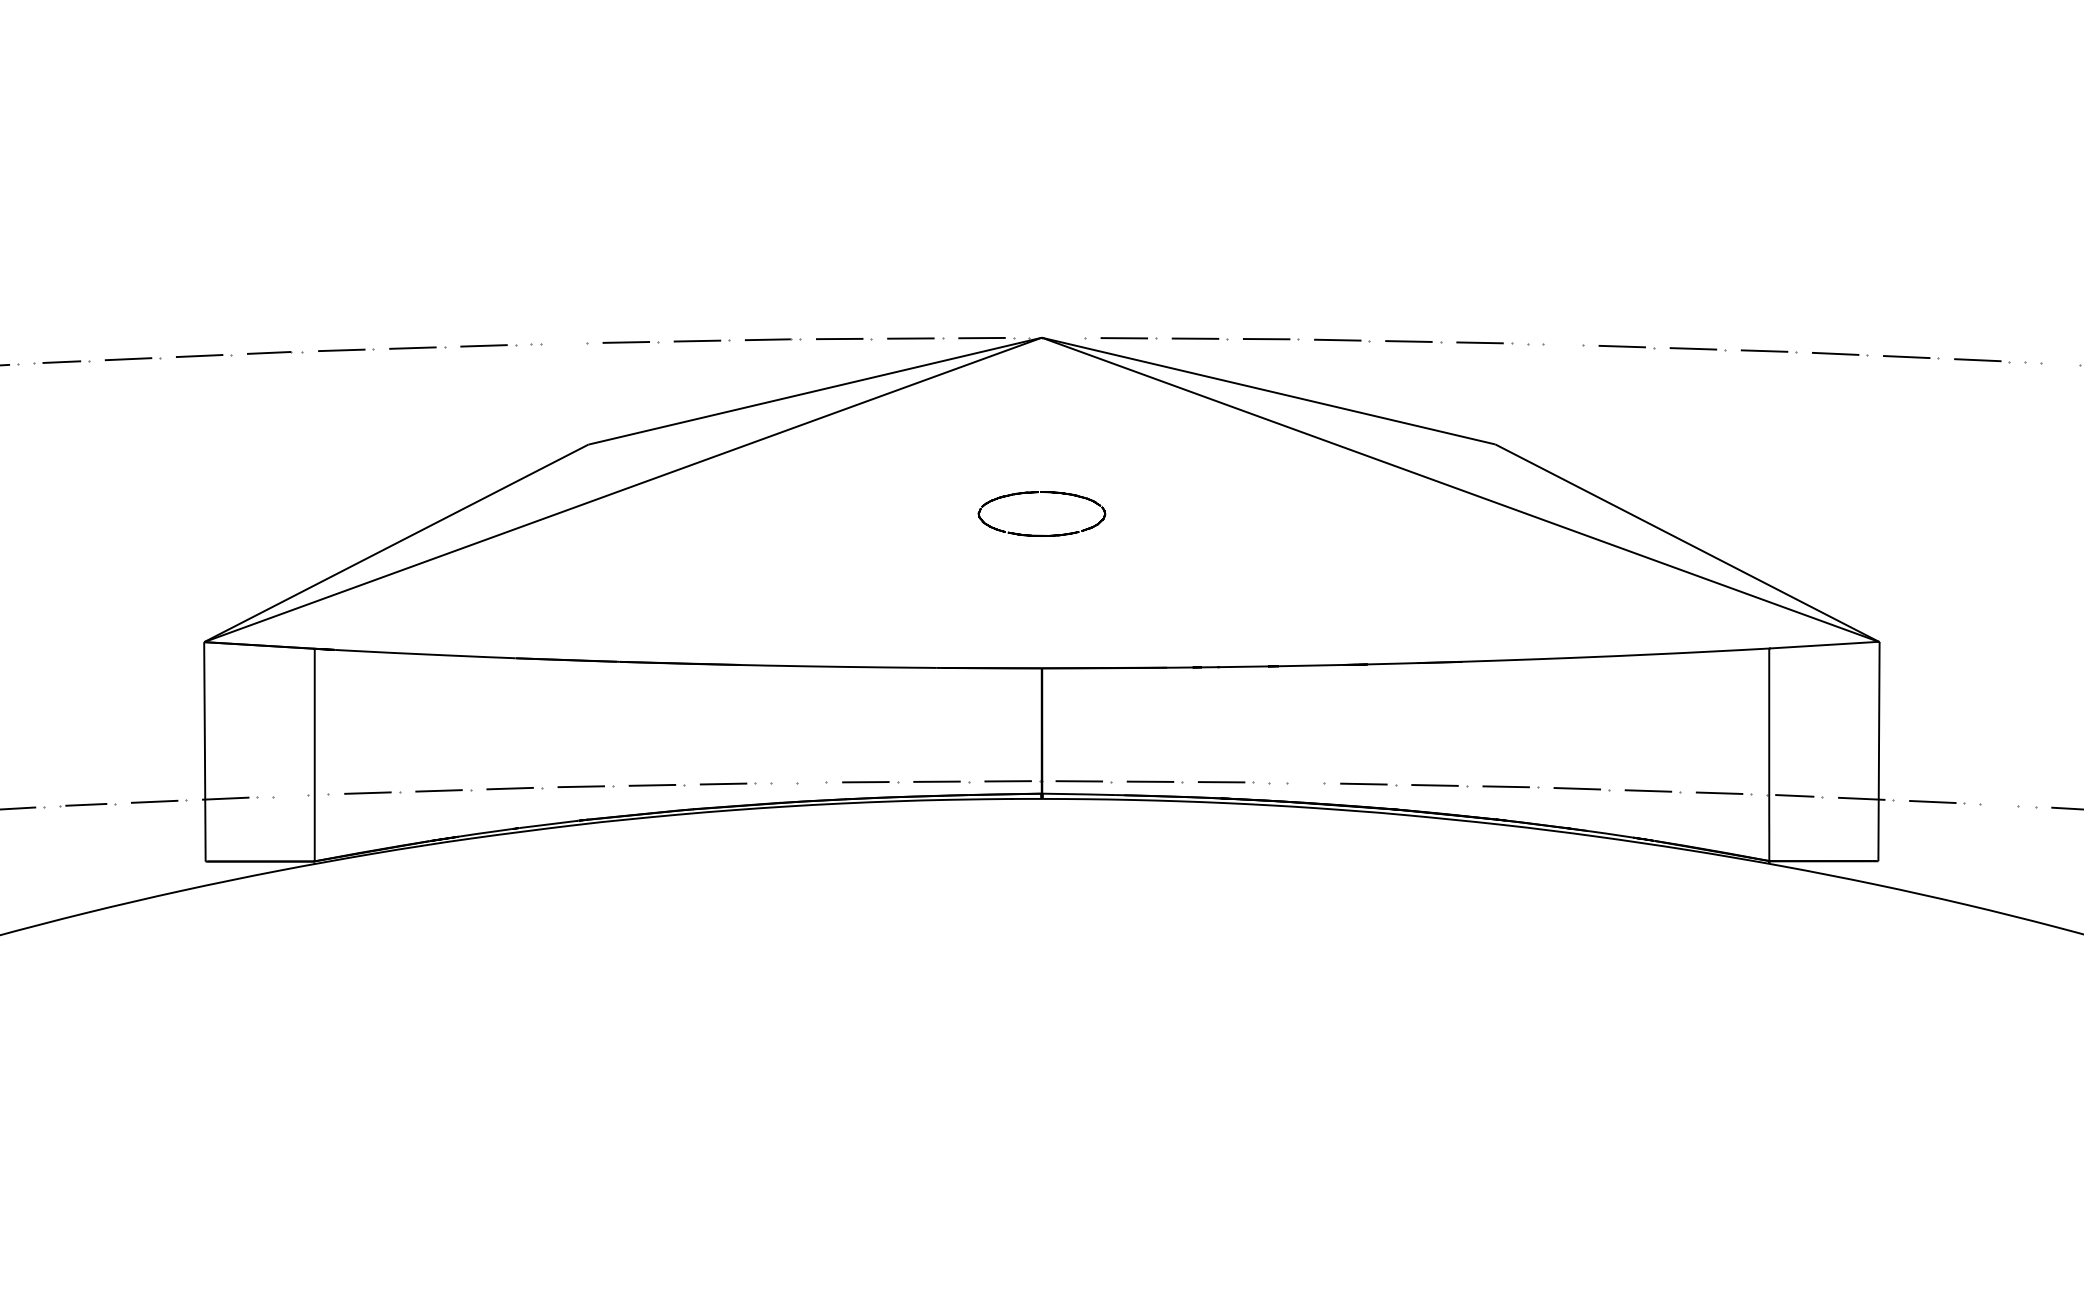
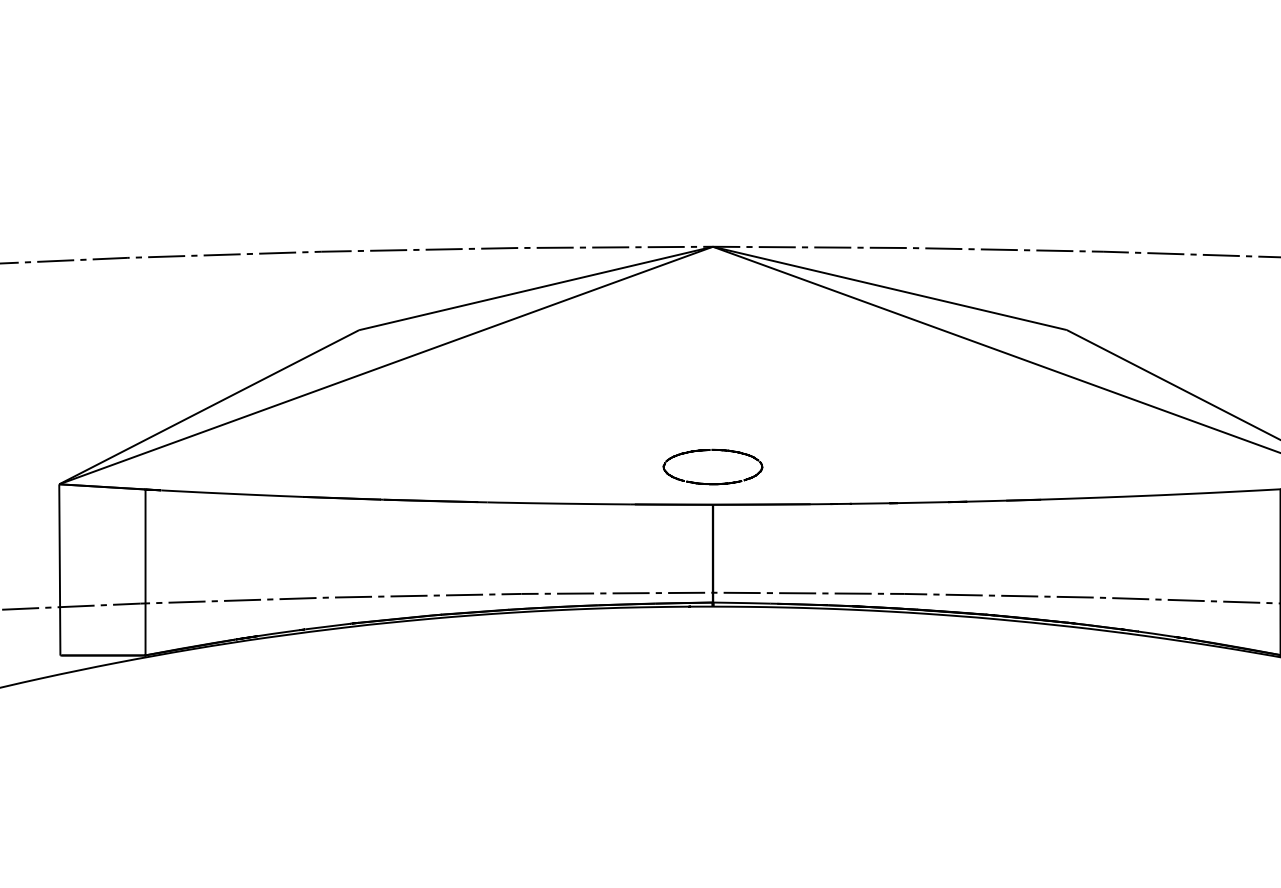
part: (1037, 493) -> (709, 451), moved

